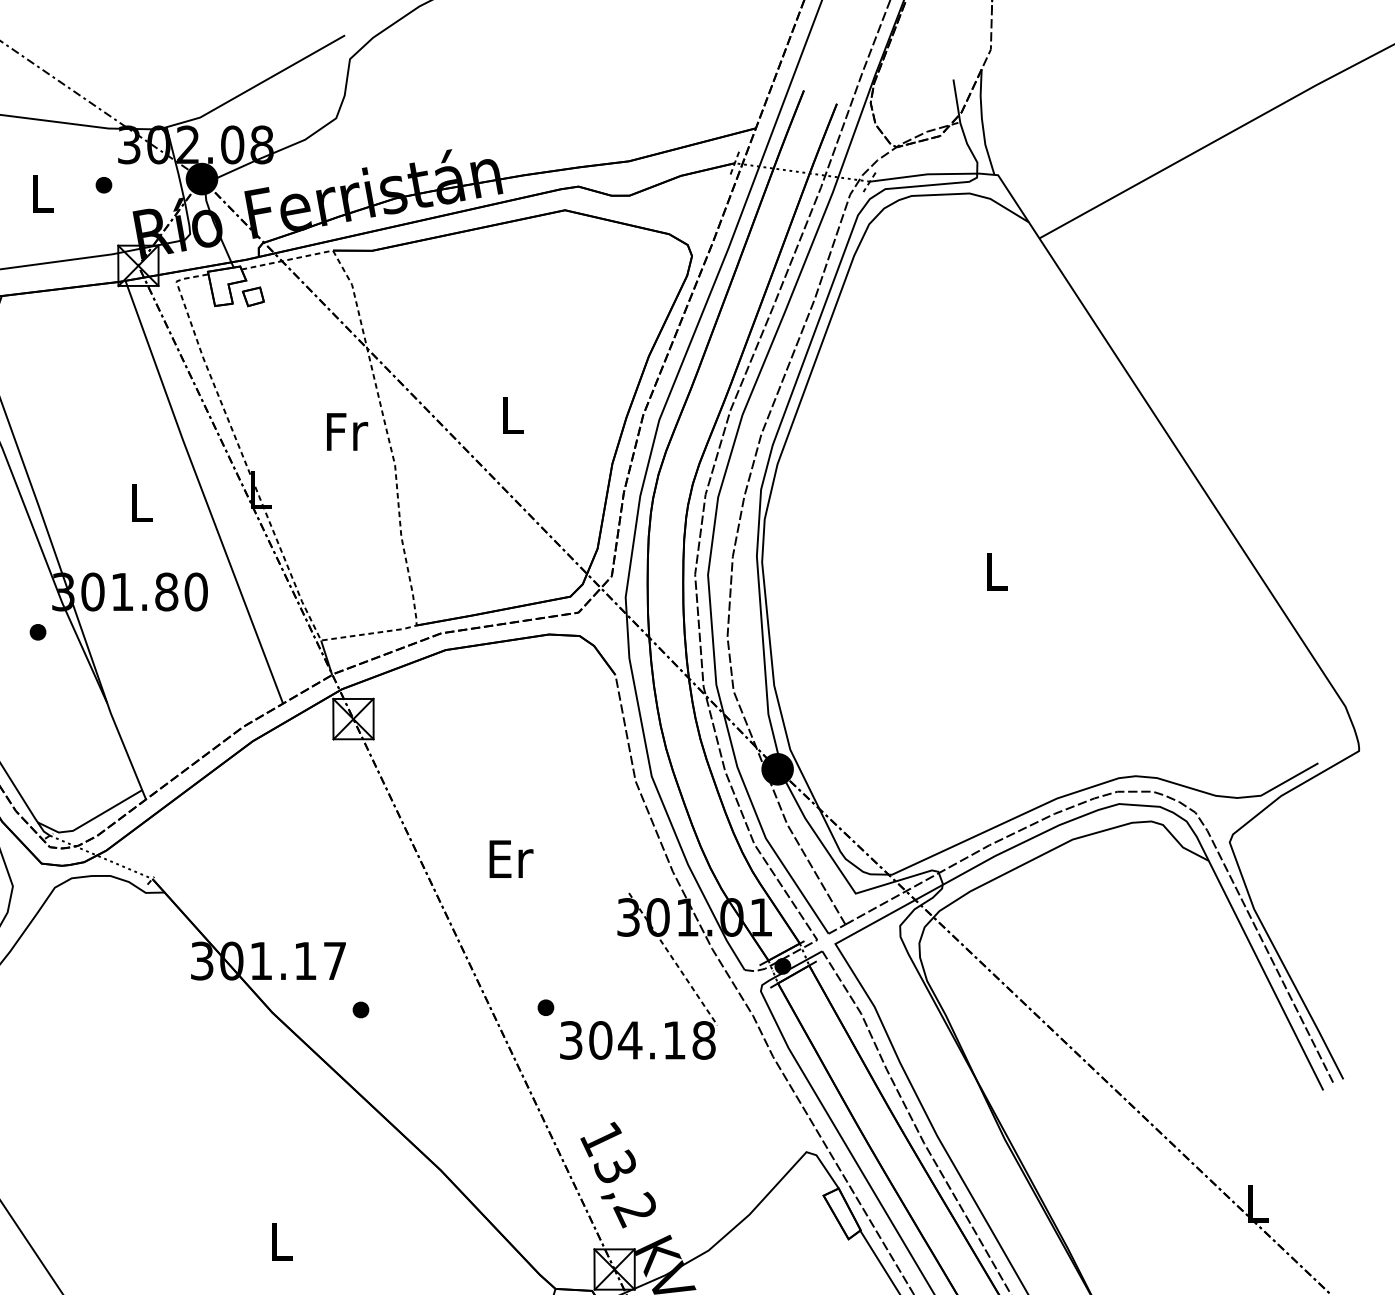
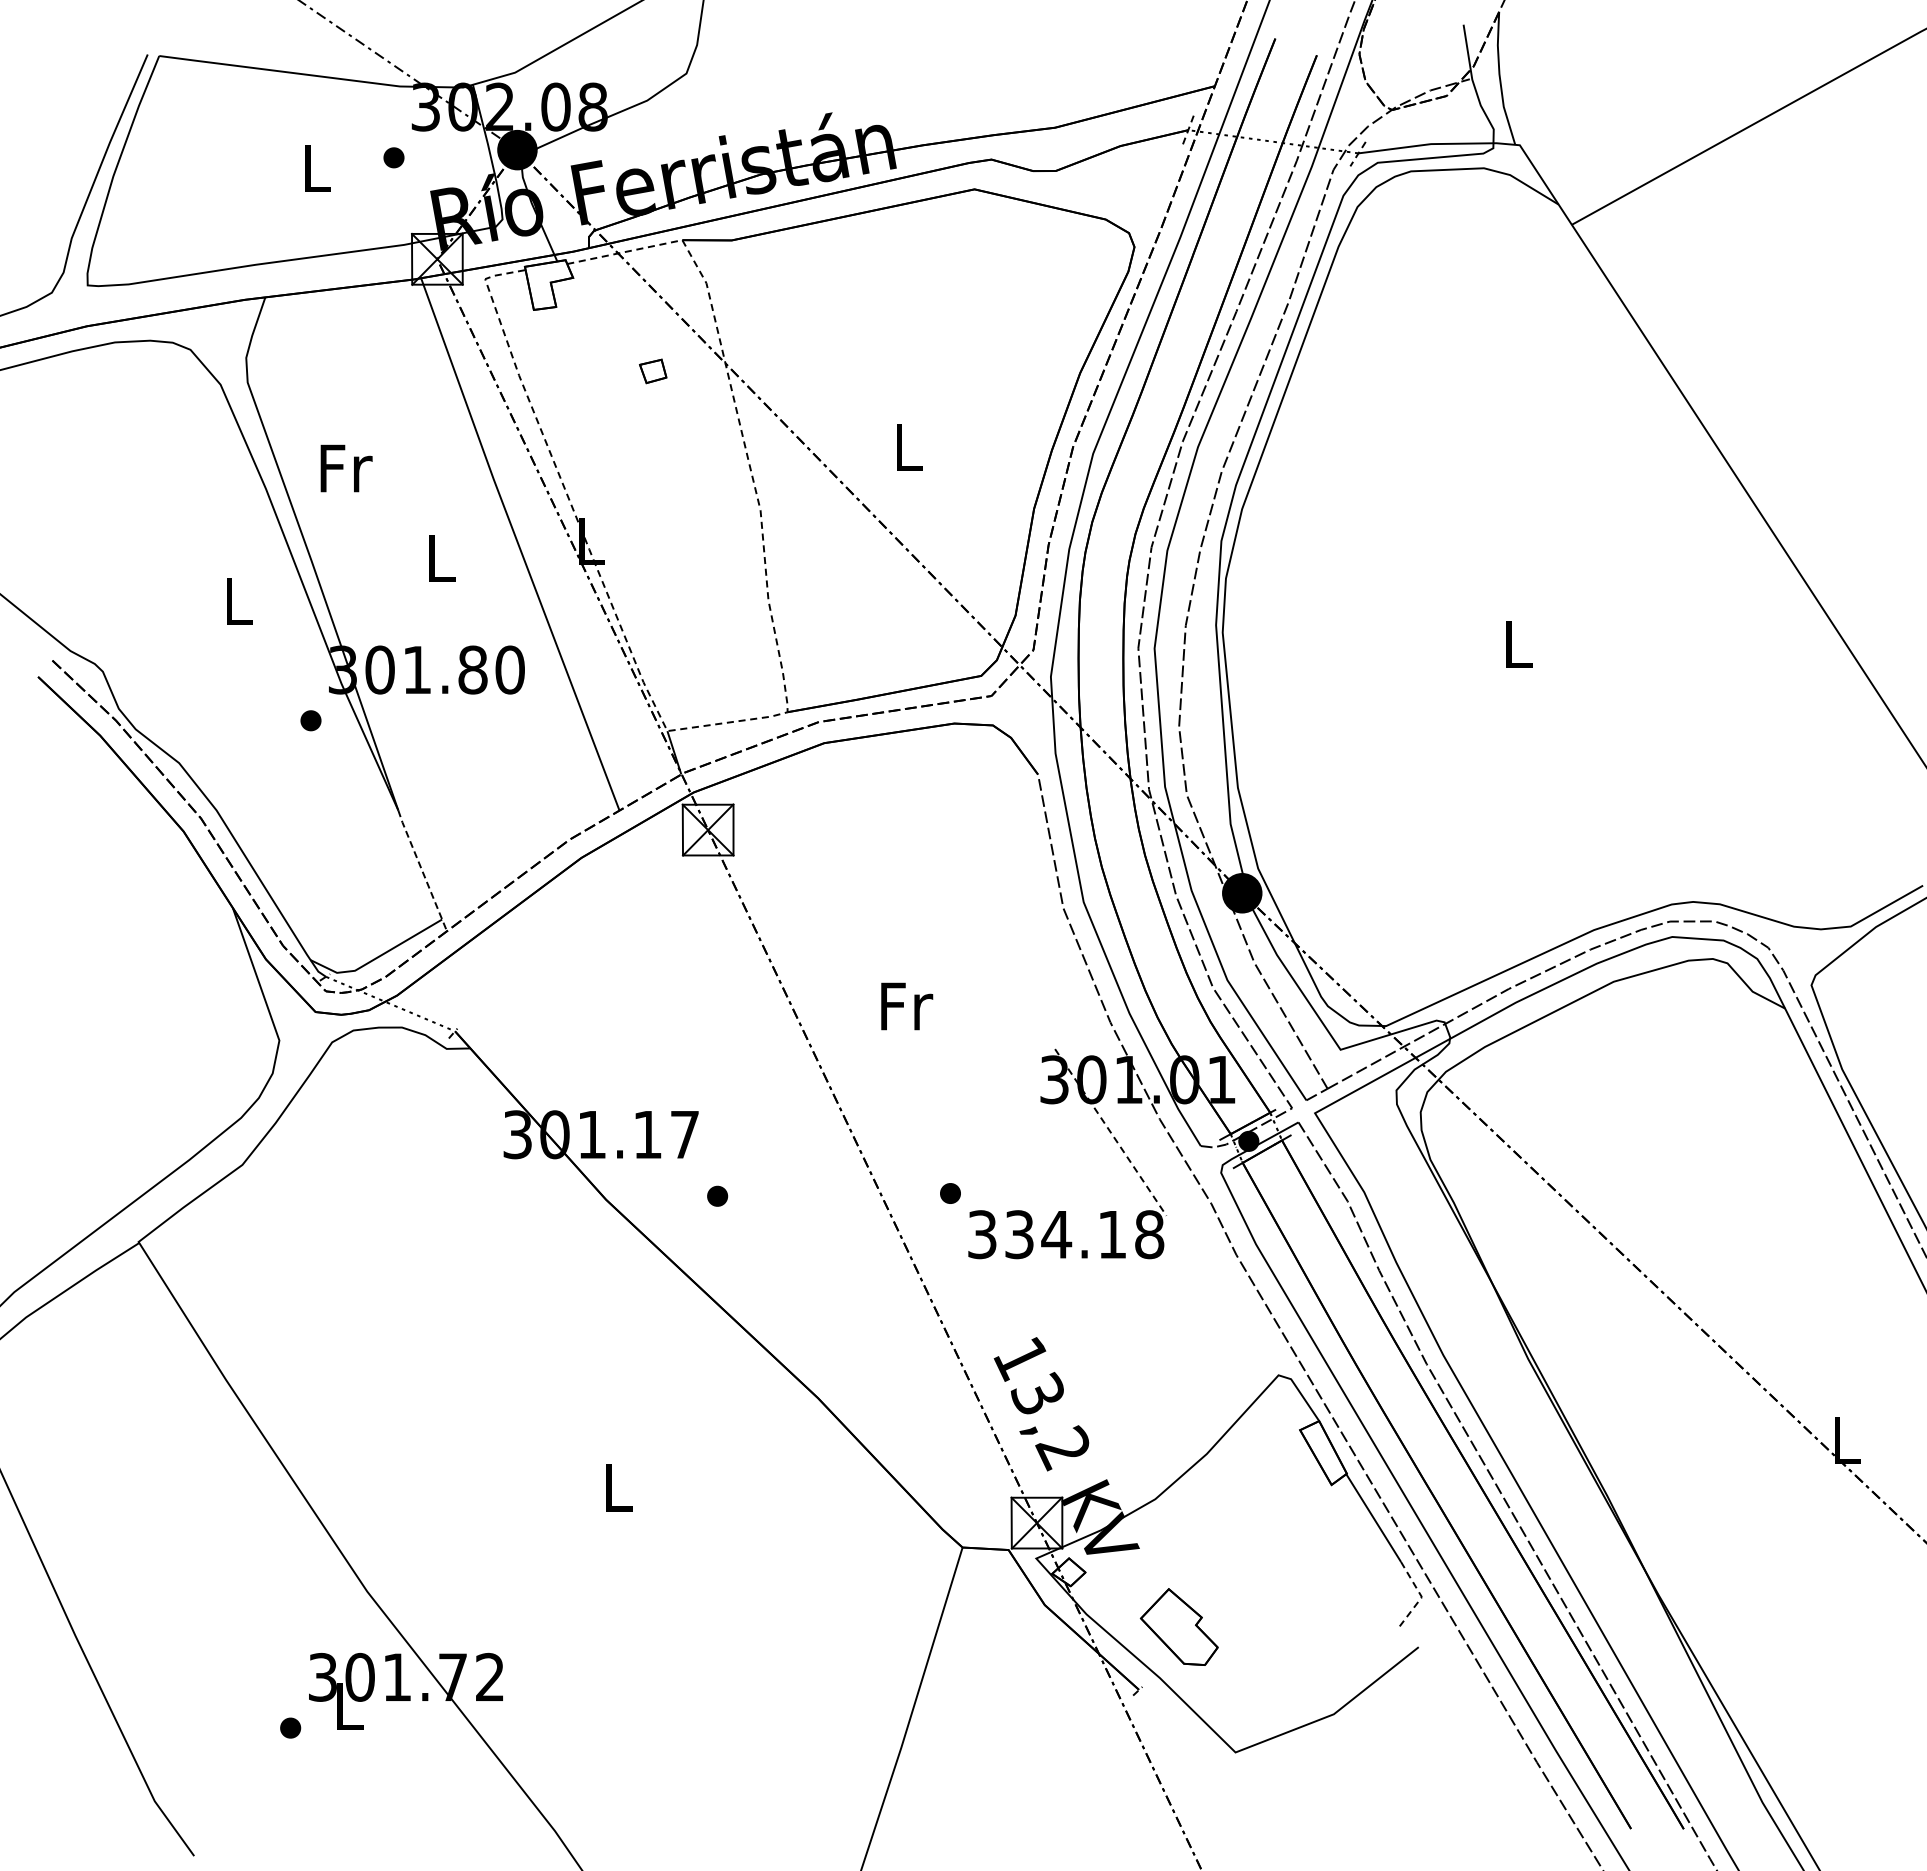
part: (253, 296) -> (653, 371), moved
text: (347, 431) -> (346, 468), moved
line: (126, 751) -> (422, 870), solid -> dashed
text: (510, 859) -> (906, 1006), Er -> Fr
text: (600, 1040) -> (1019, 1234), 304.18 -> 334.18

